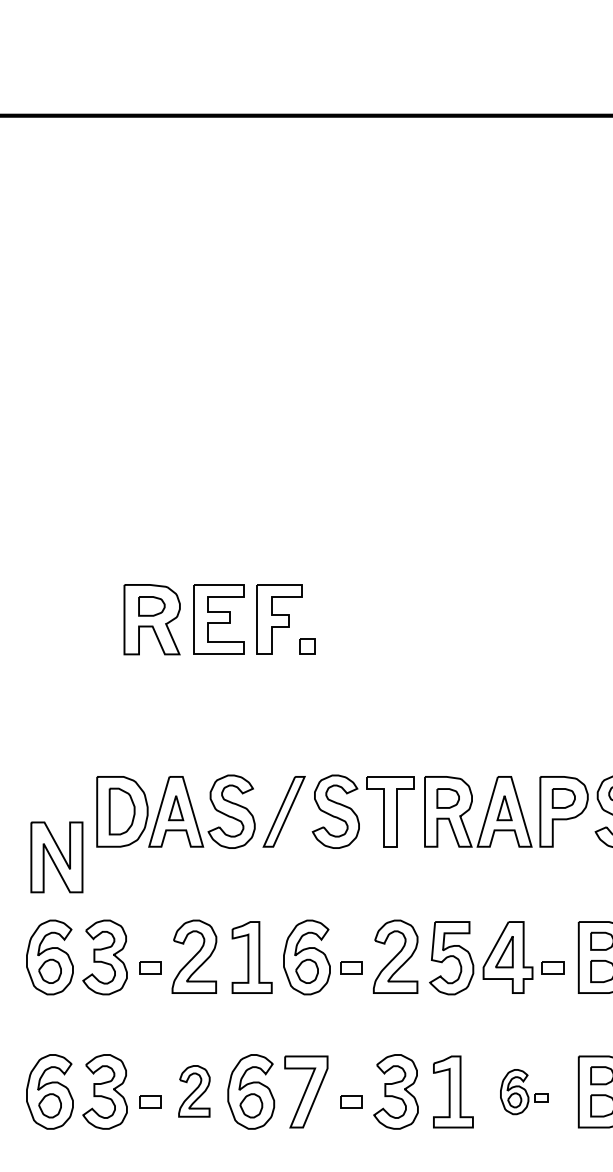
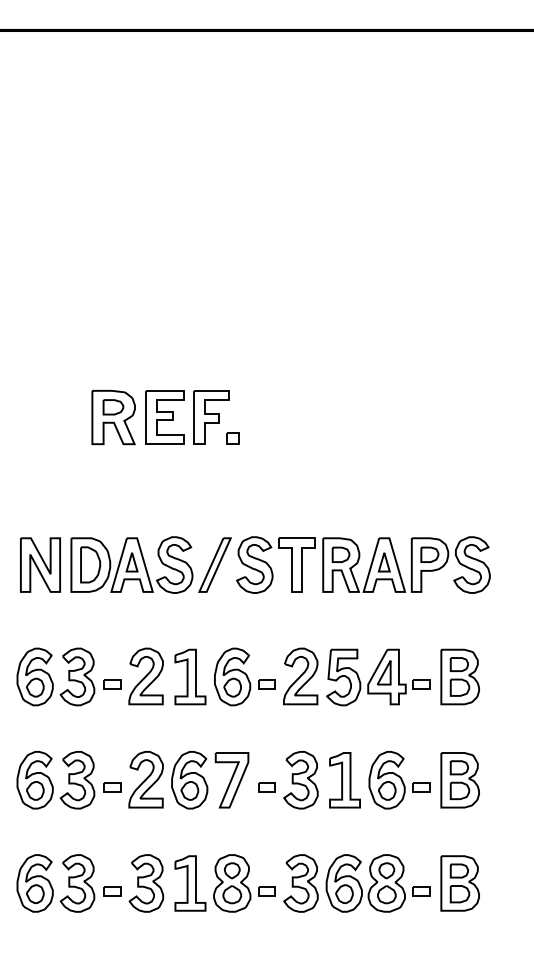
part: (56, 856) -> (40, 564), moved
part: (193, 1090) -> (145, 779), size x1.43
part: (524, 1092) -> (399, 780), size x1.67

